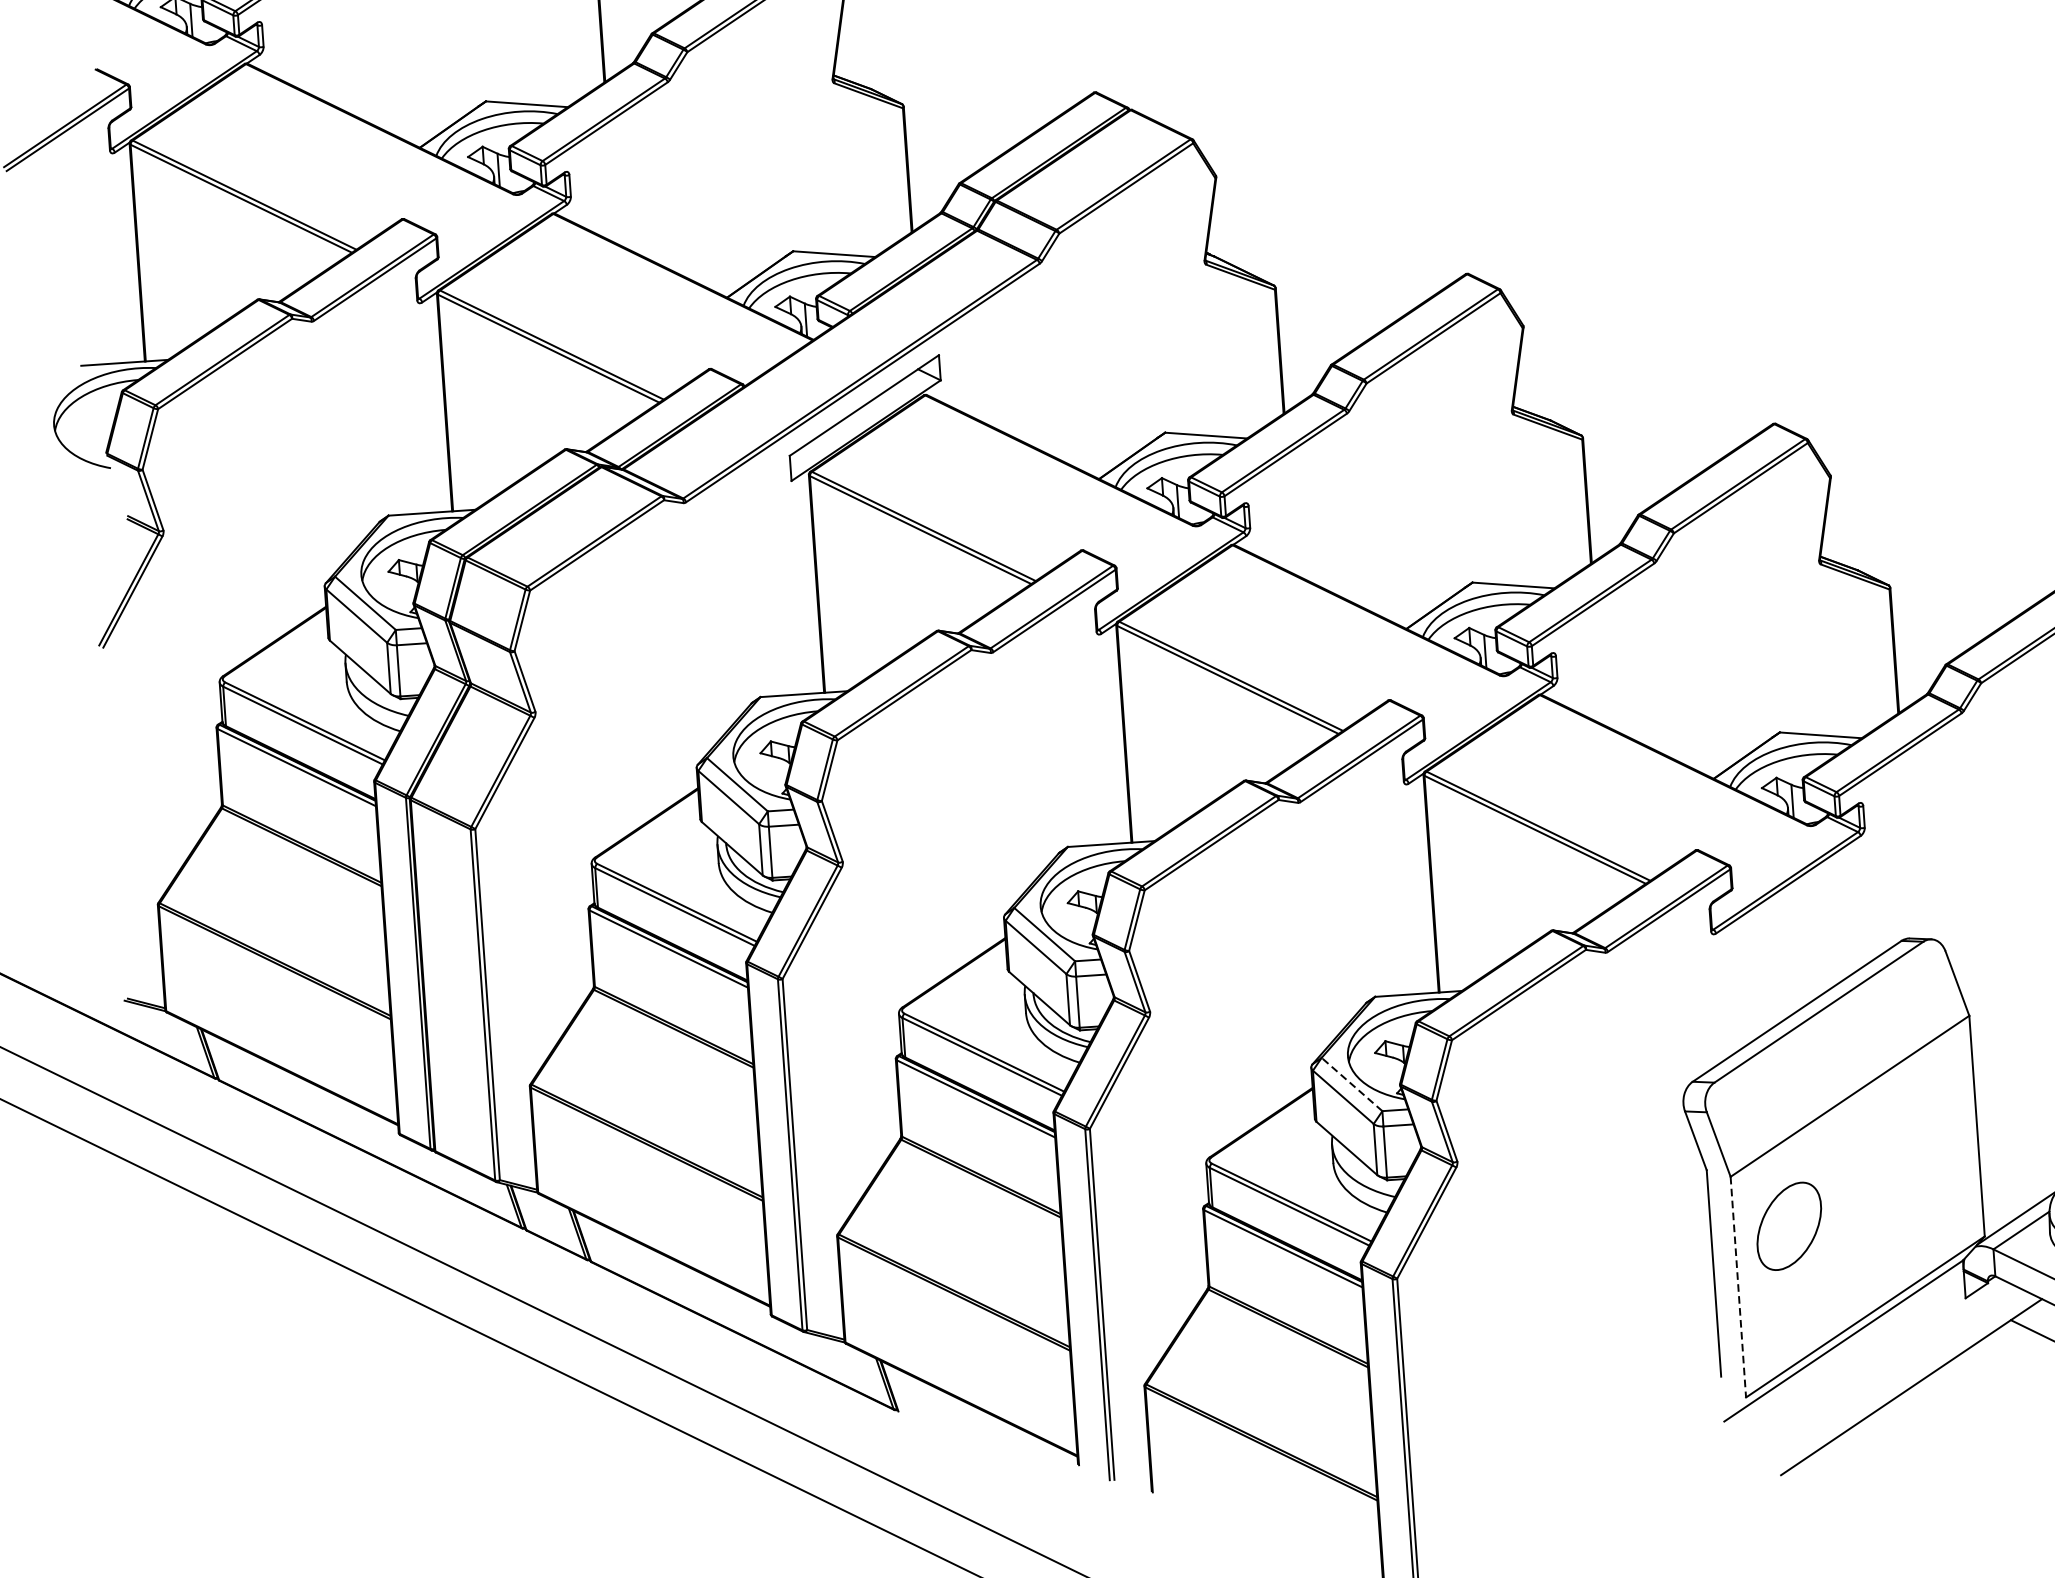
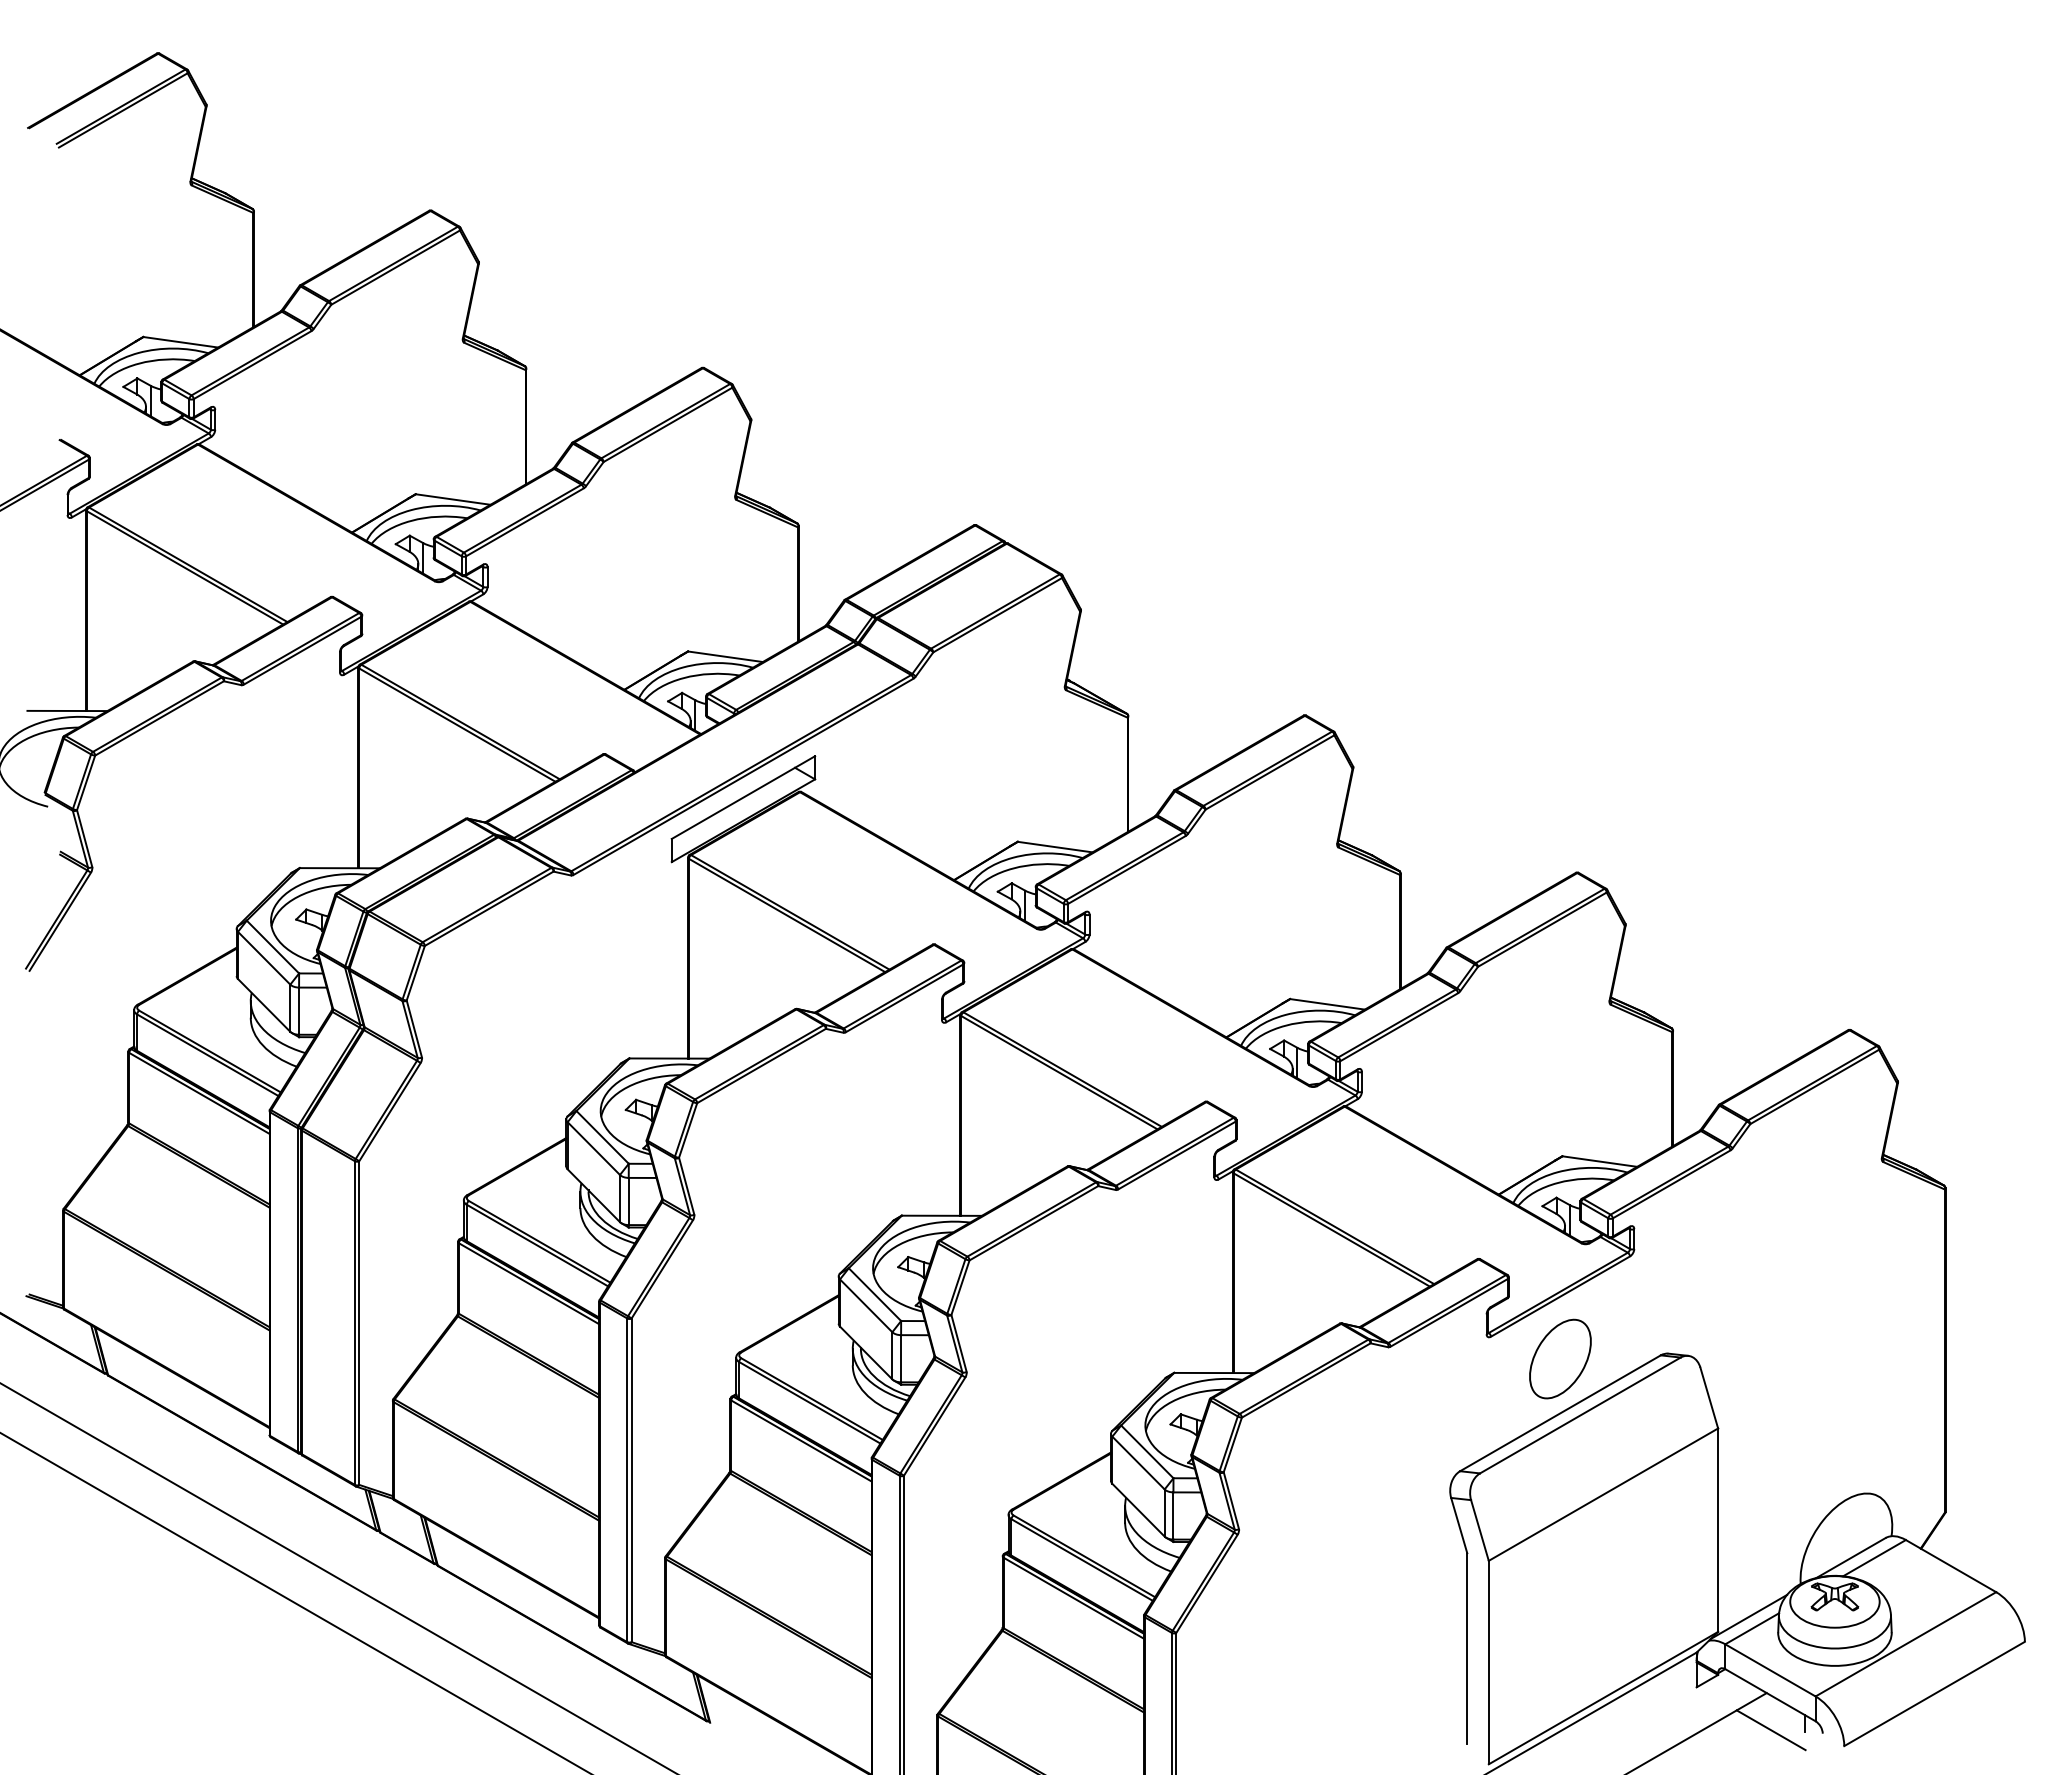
line: (1351, 1084) -> (1146, 1451), dashed -> solid
part: (1789, 1225) -> (1560, 1358), moved
line: (1738, 1287) -> (1488, 1662), dashed -> solid

